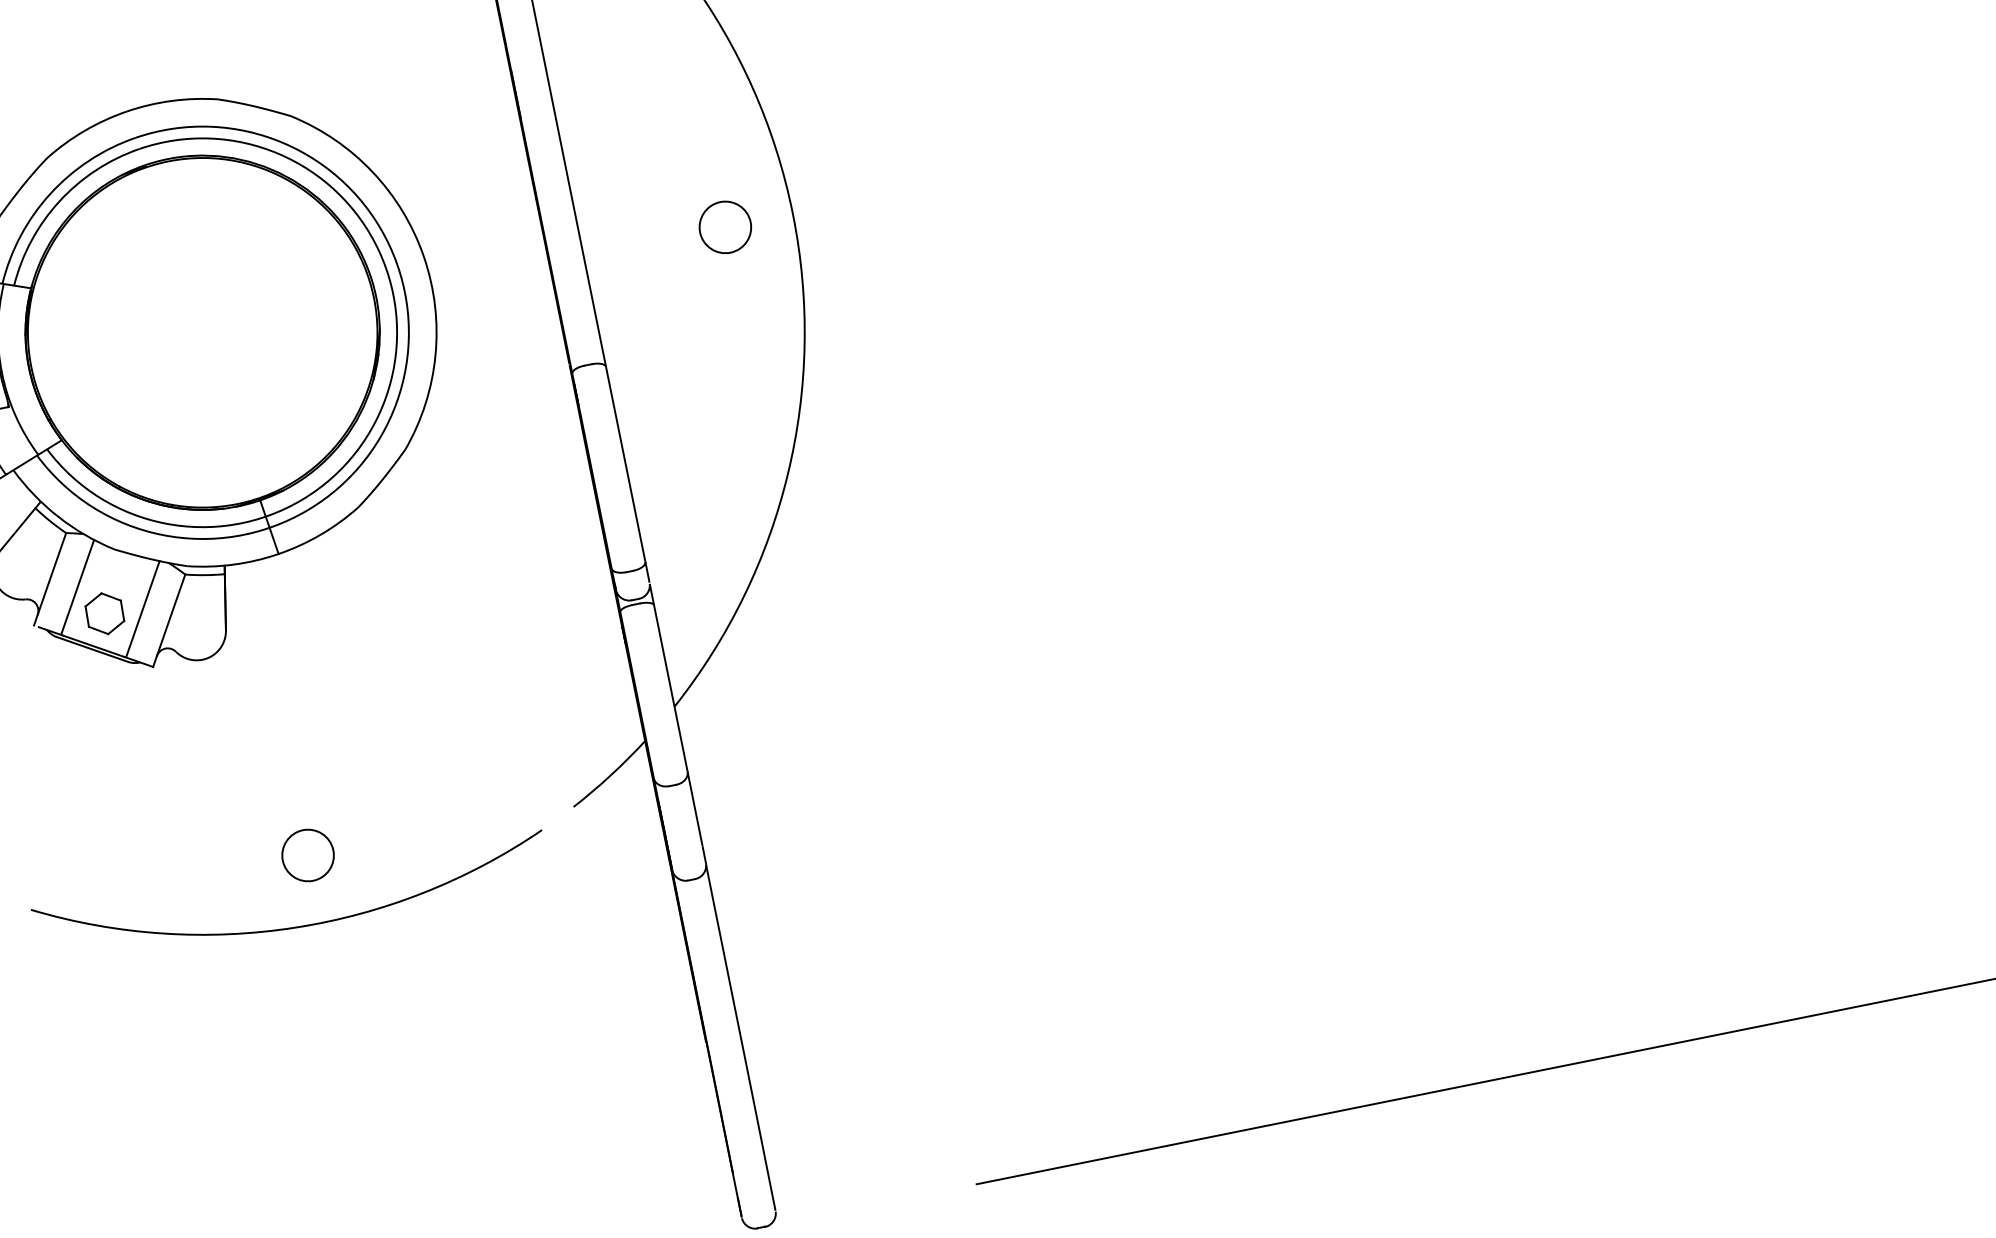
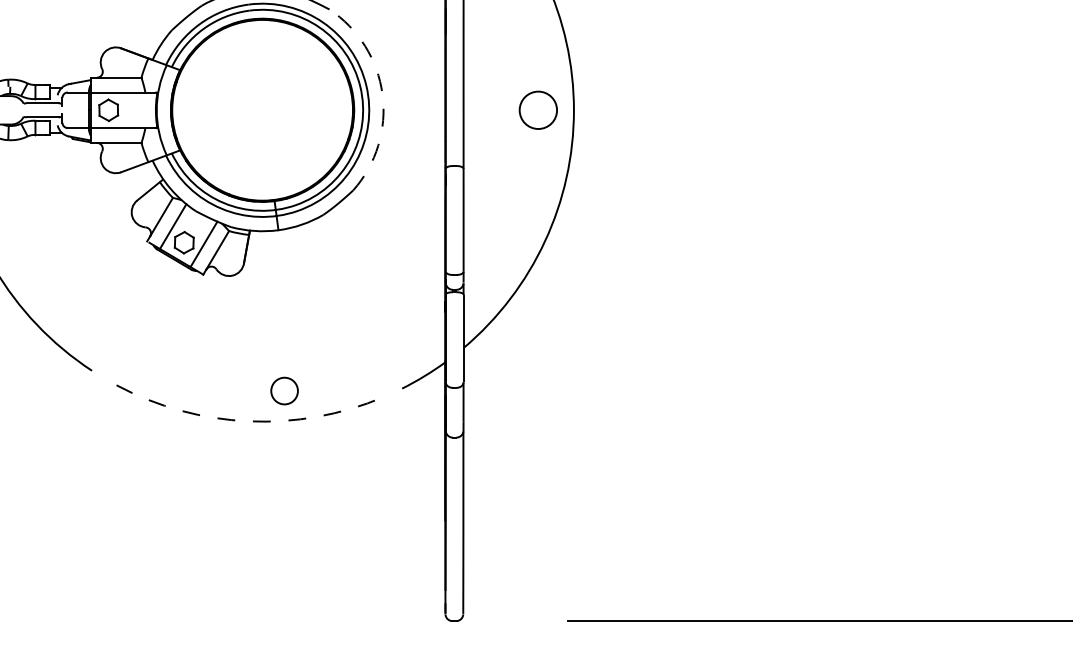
circle: (725, 225) -> (538, 109), size x1.4
arc: (423, 256) -> (382, 94), solid -> dashed
circle: (307, 854) -> (284, 390), moved
arc: (294, 928) -> (248, 421), solid -> dashed

